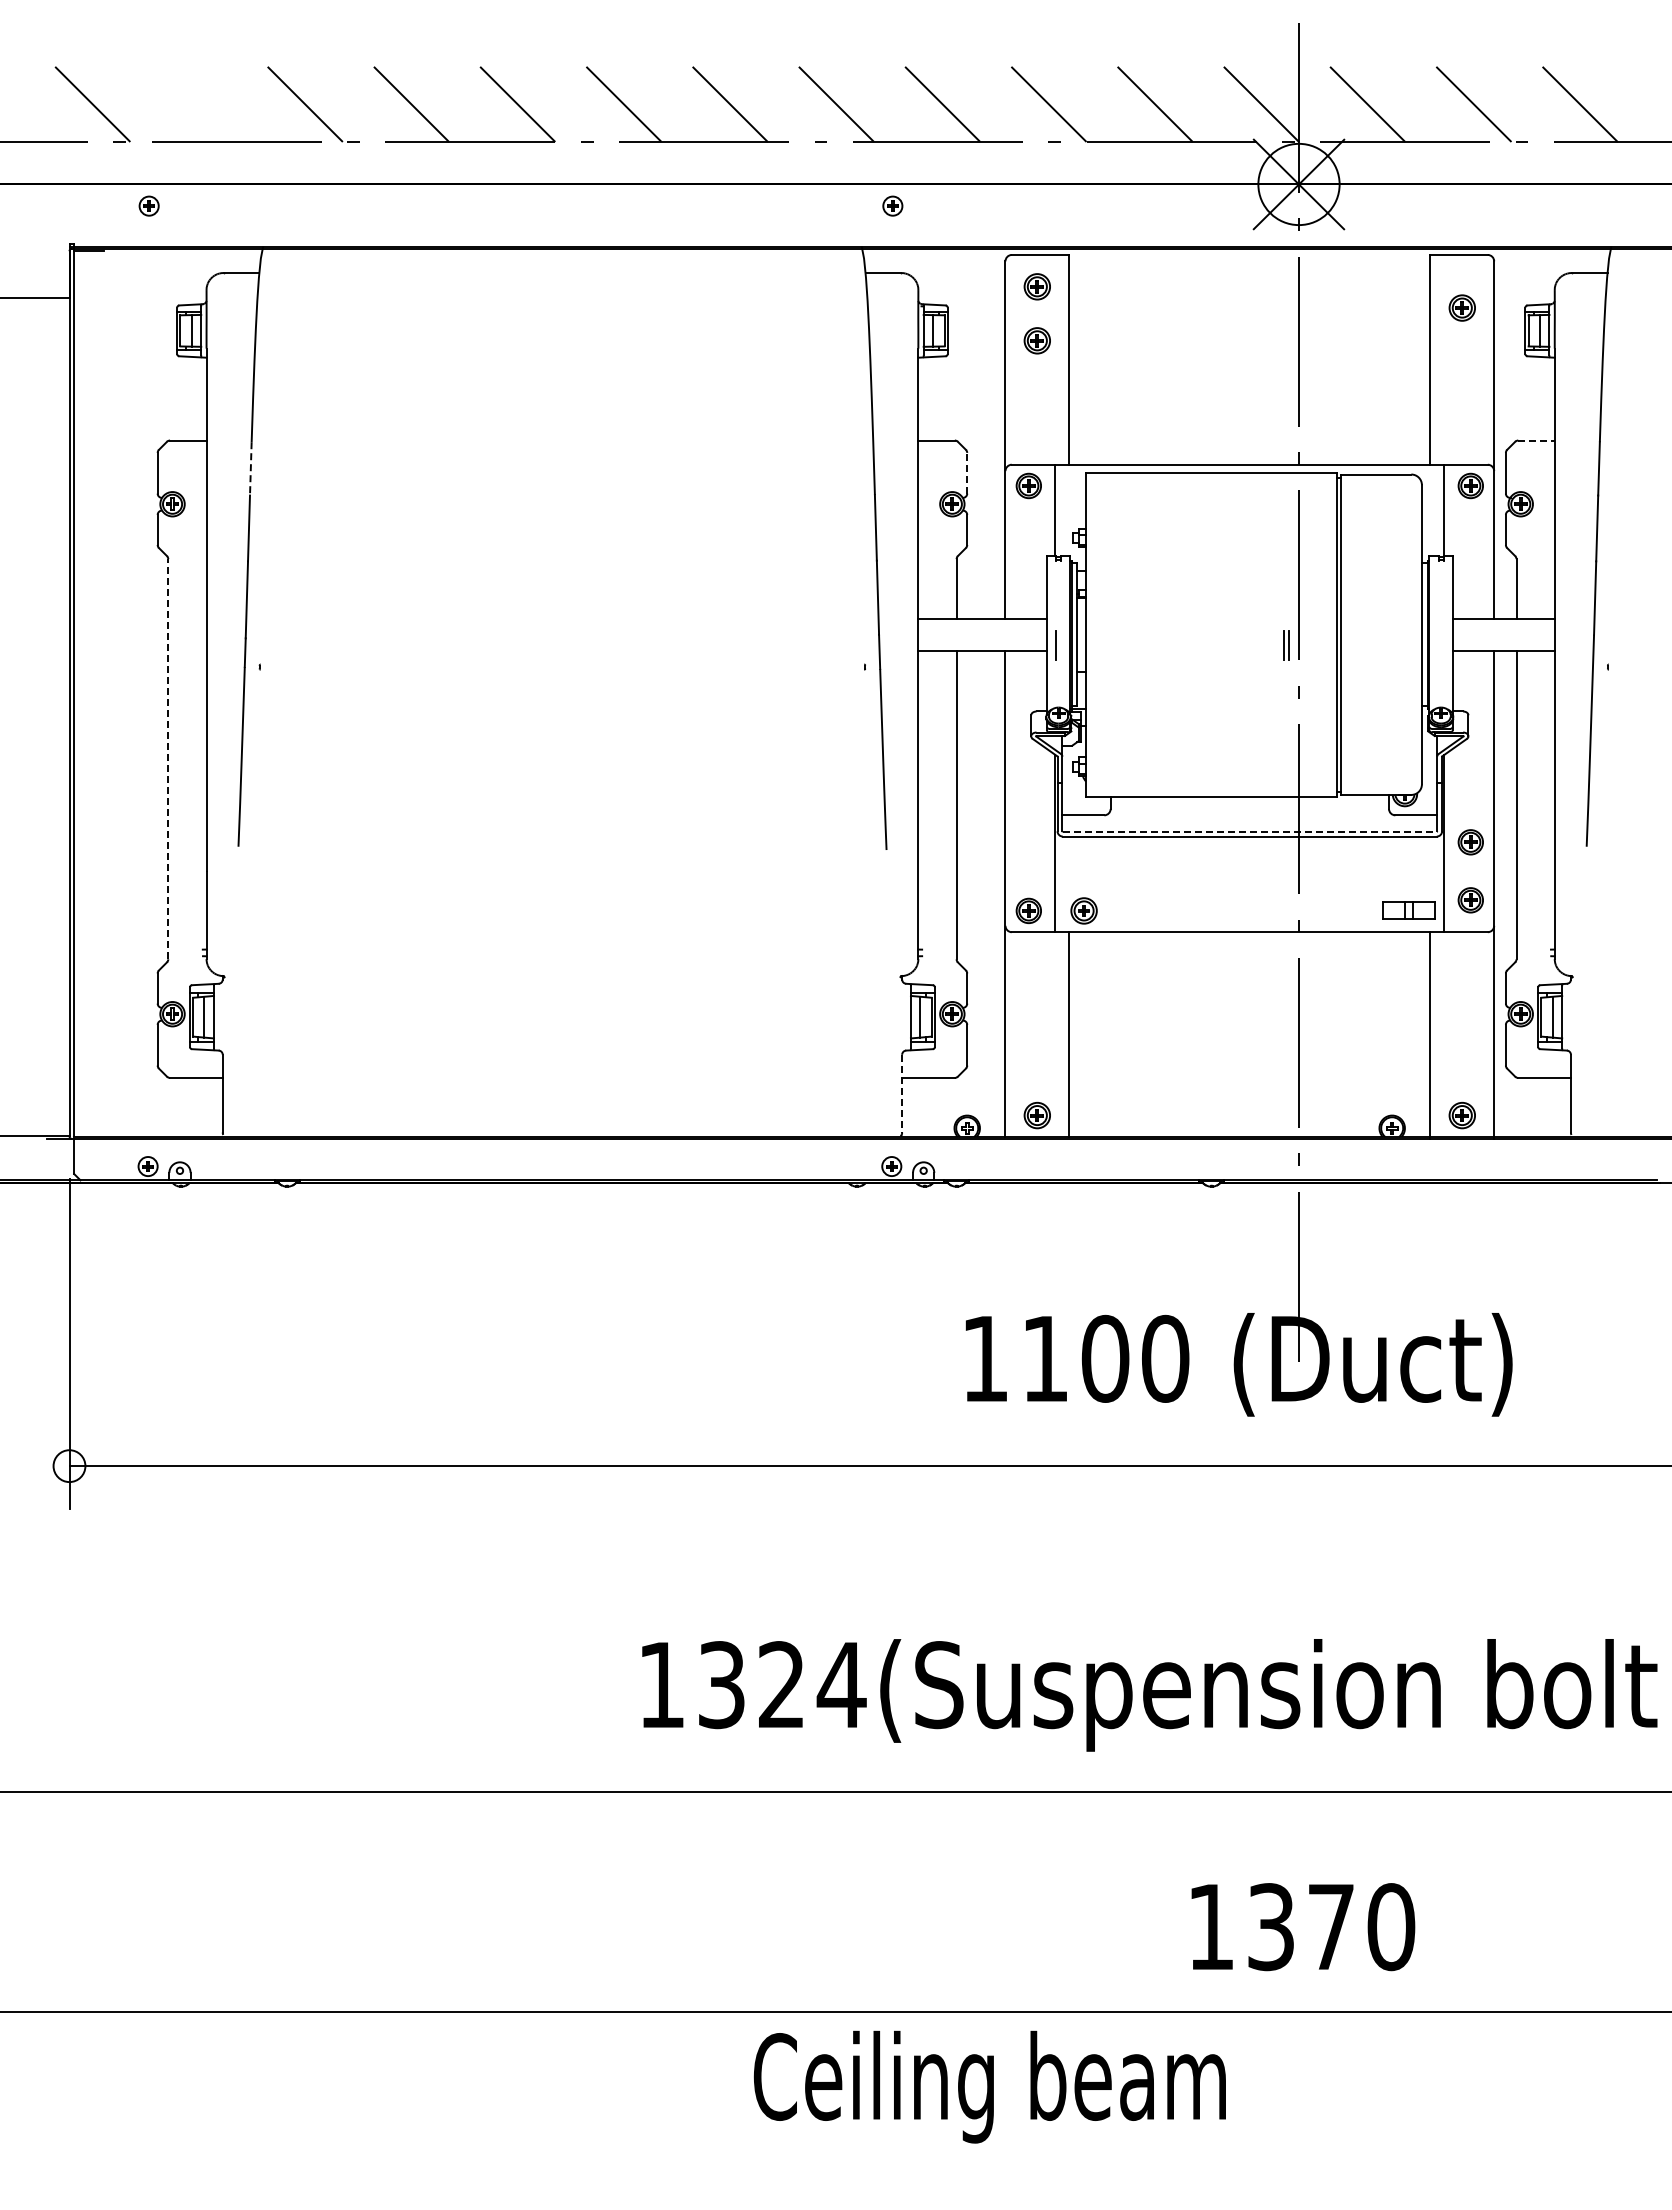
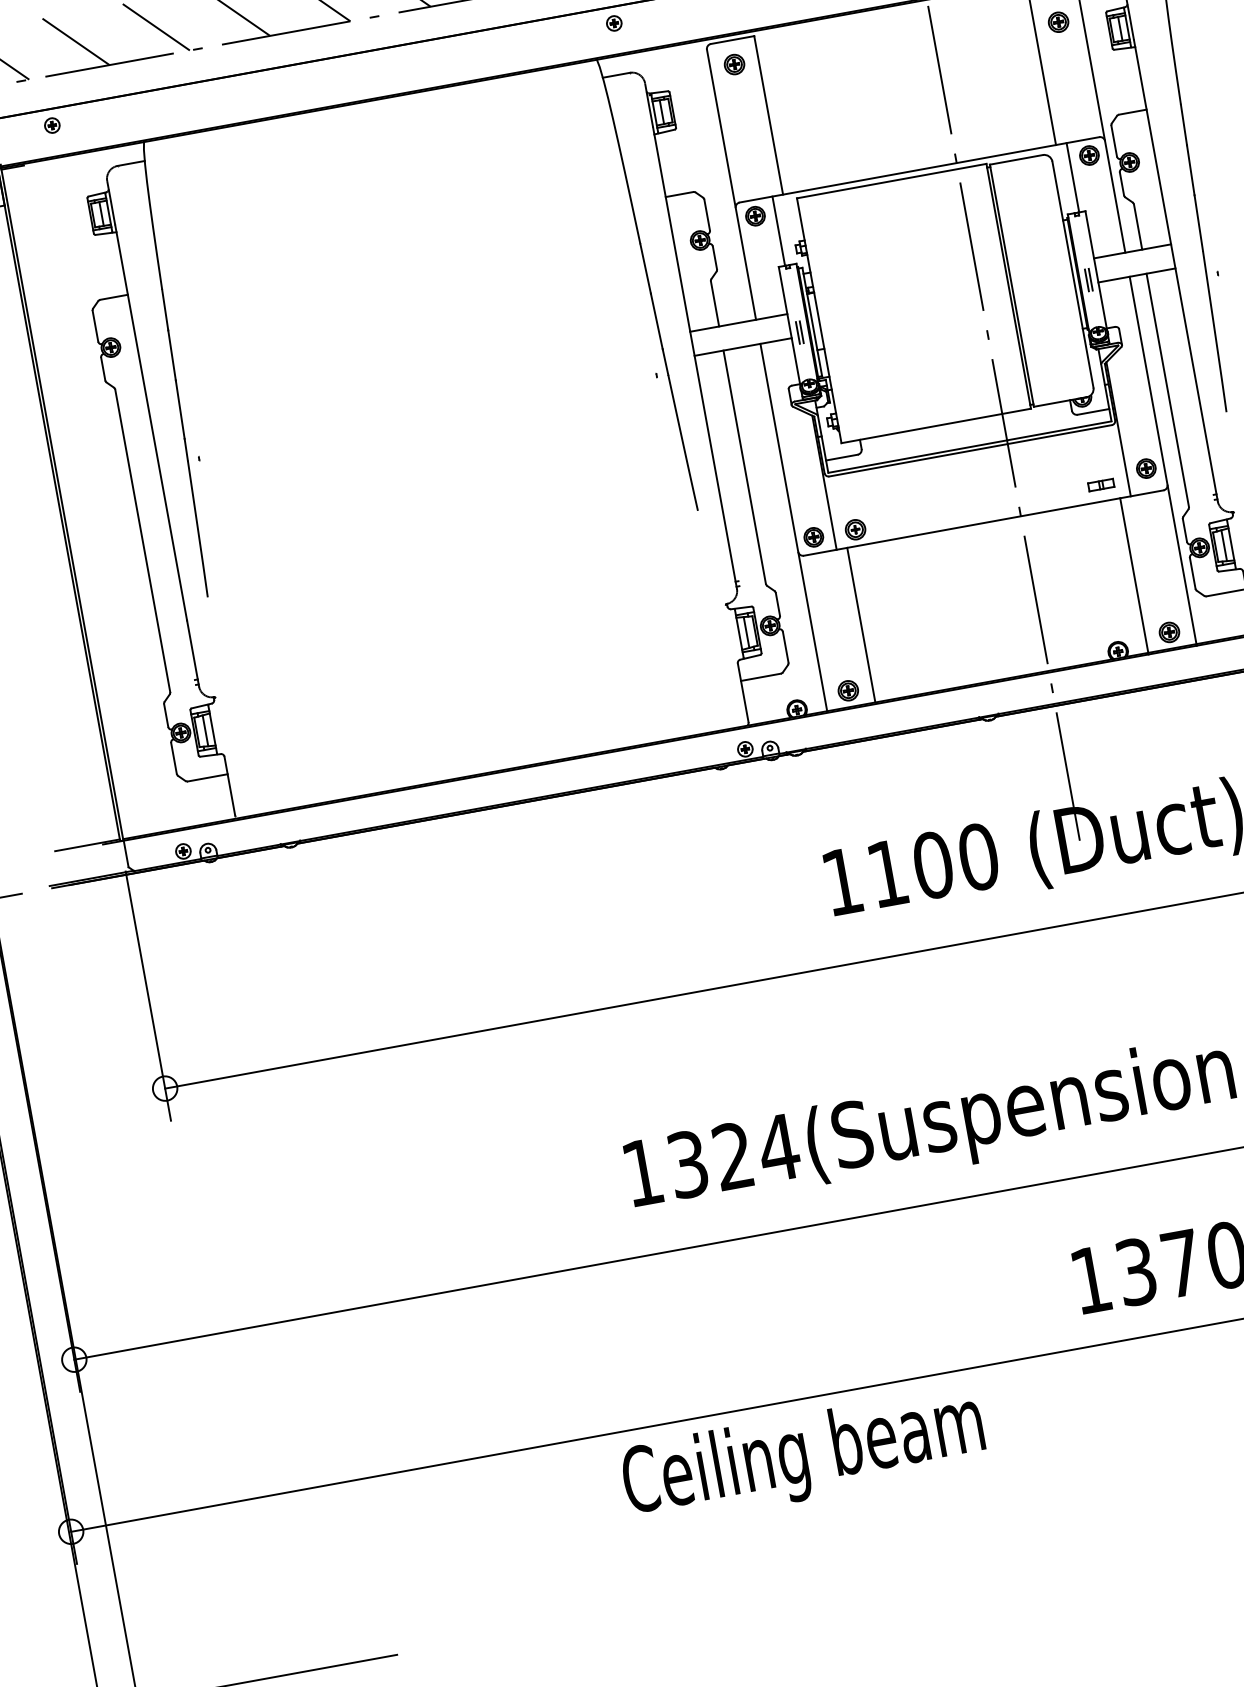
line: (198, 103) -> (75, 41), added
part: (1036, 340) -> (741, 105), removed
line: (1537, 440) -> (1133, 112), dashed -> solid
line: (250, 468) -> (164, 309), dashed -> solid
line: (967, 472) -> (707, 214), dashed -> solid
line: (1061, 645) -> (802, 332), added
part: (1286, 645) -> (1089, 280), moved
line: (168, 758) -> (142, 540), dashed -> solid
line: (1249, 831) -> (969, 447), dashed -> solid
part: (1470, 842) -> (1138, 424), removed
part: (1409, 910) -> (1101, 484), size x0.62
line: (902, 1093) -> (743, 692), dashed -> solid
text: (989, 2086) -> (803, 1456), moved

